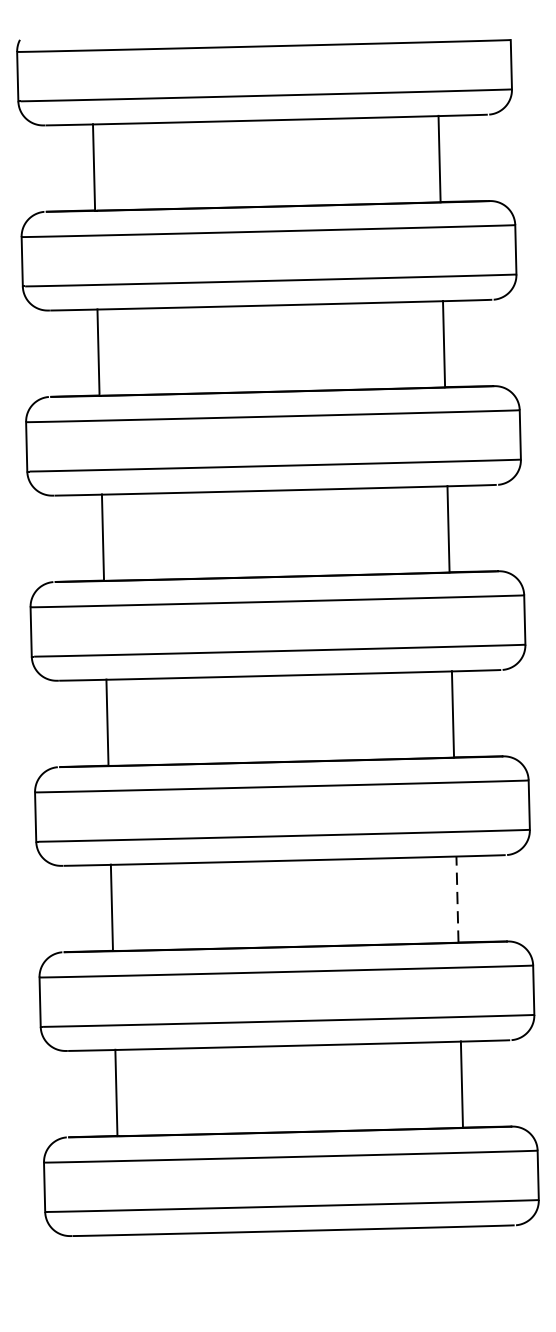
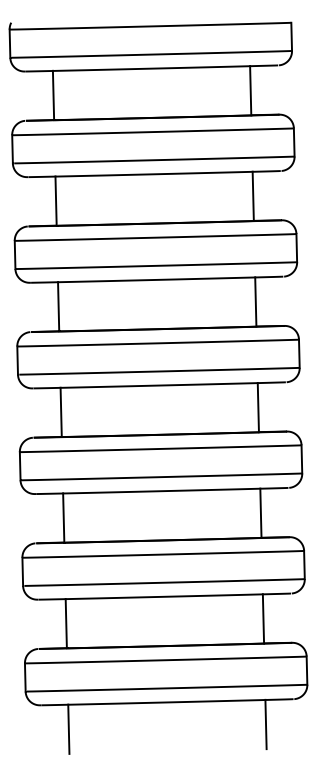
line: (456, 899) -> (260, 513), dashed -> solid
line: (465, 1269) -> (265, 724), added
line: (120, 1276) -> (68, 728), added

